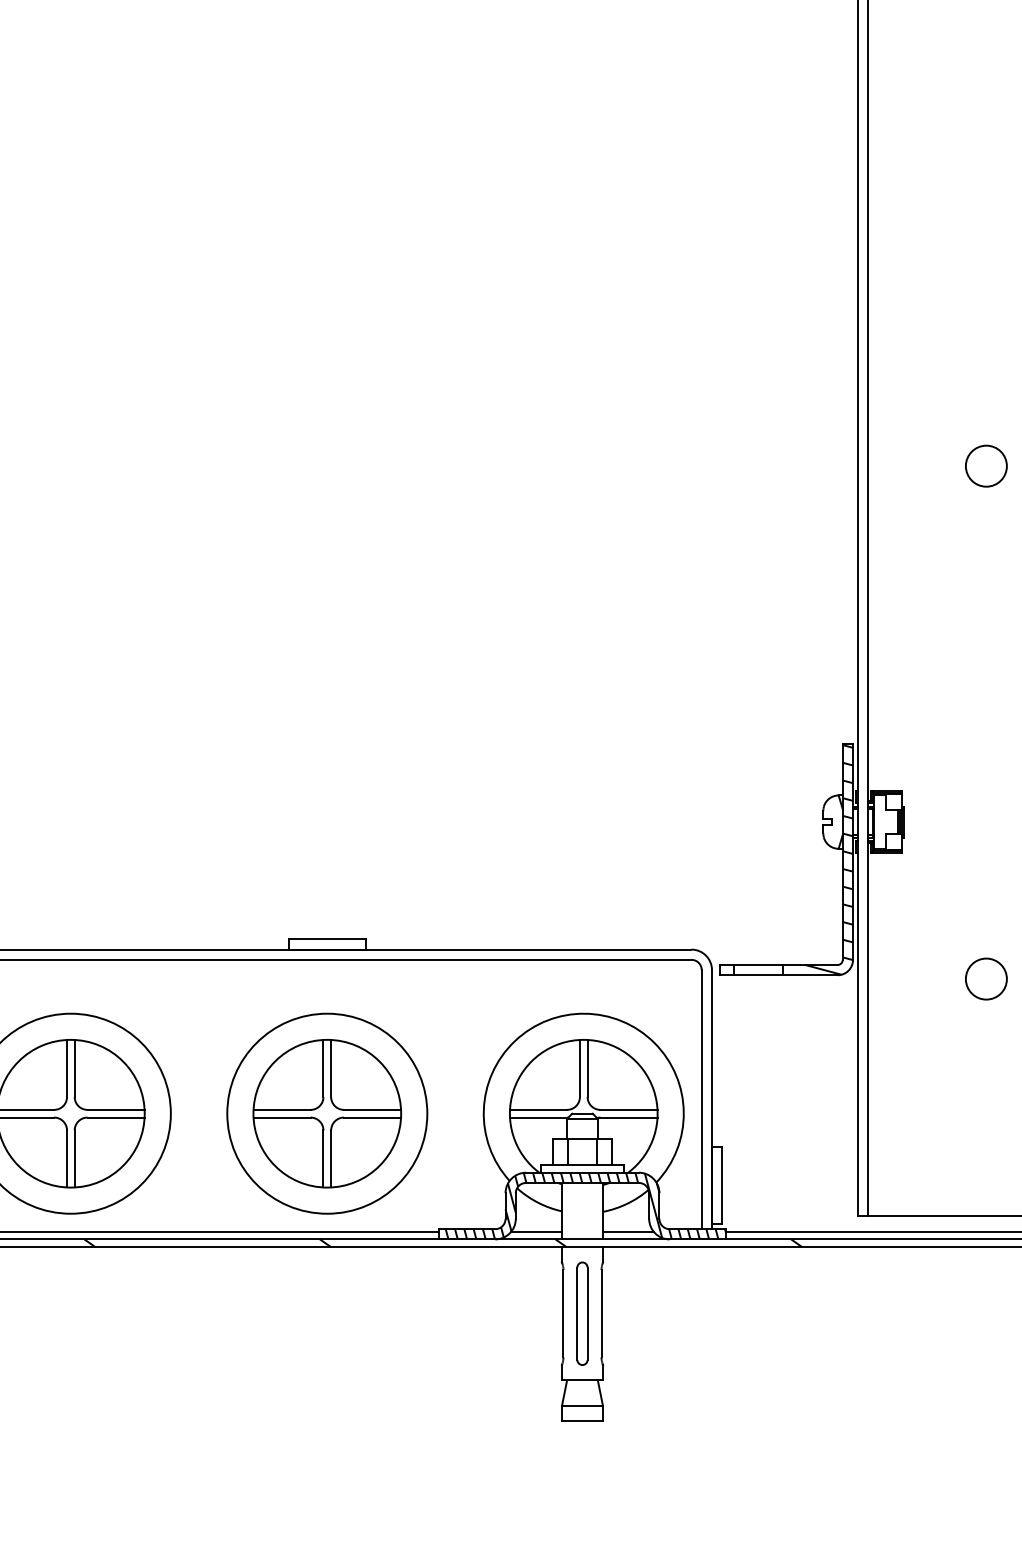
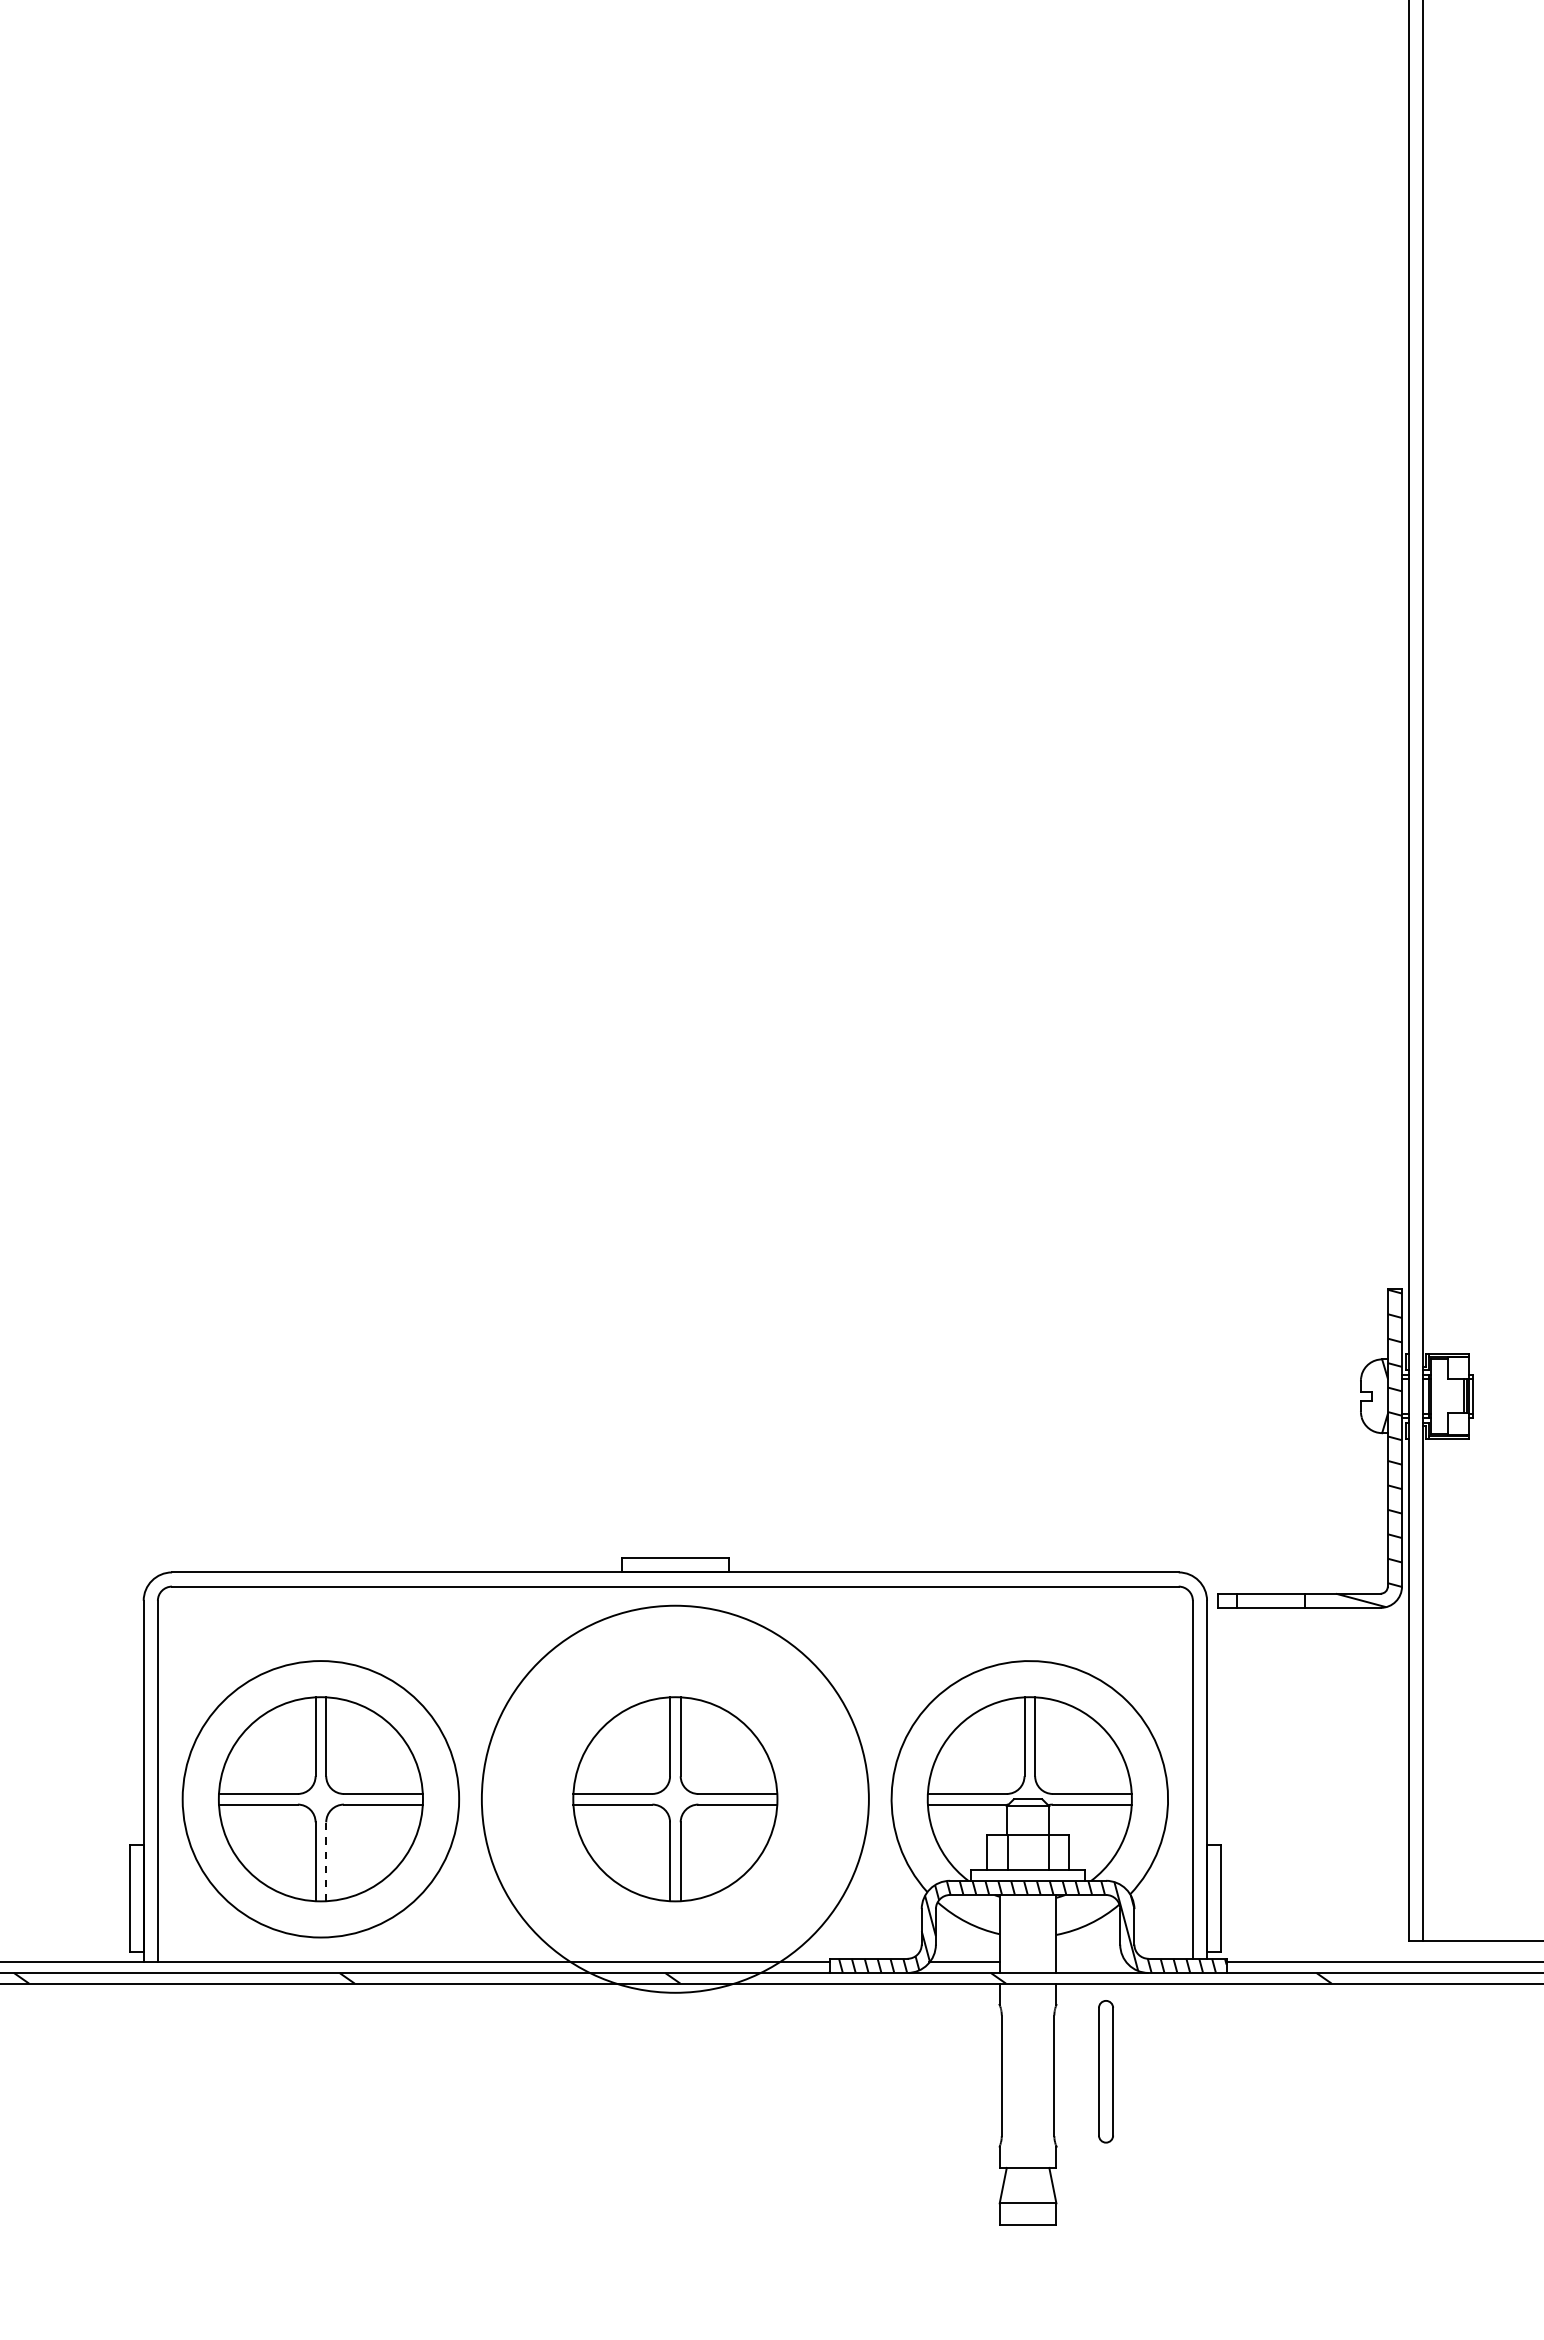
circle: (327, 1113) -> (675, 1799), size x1.4
line: (74, 1158) -> (326, 1861), solid -> dashed
line: (628, 1231) -> (1091, 1962), removed
part: (582, 1313) -> (1105, 2071), moved

